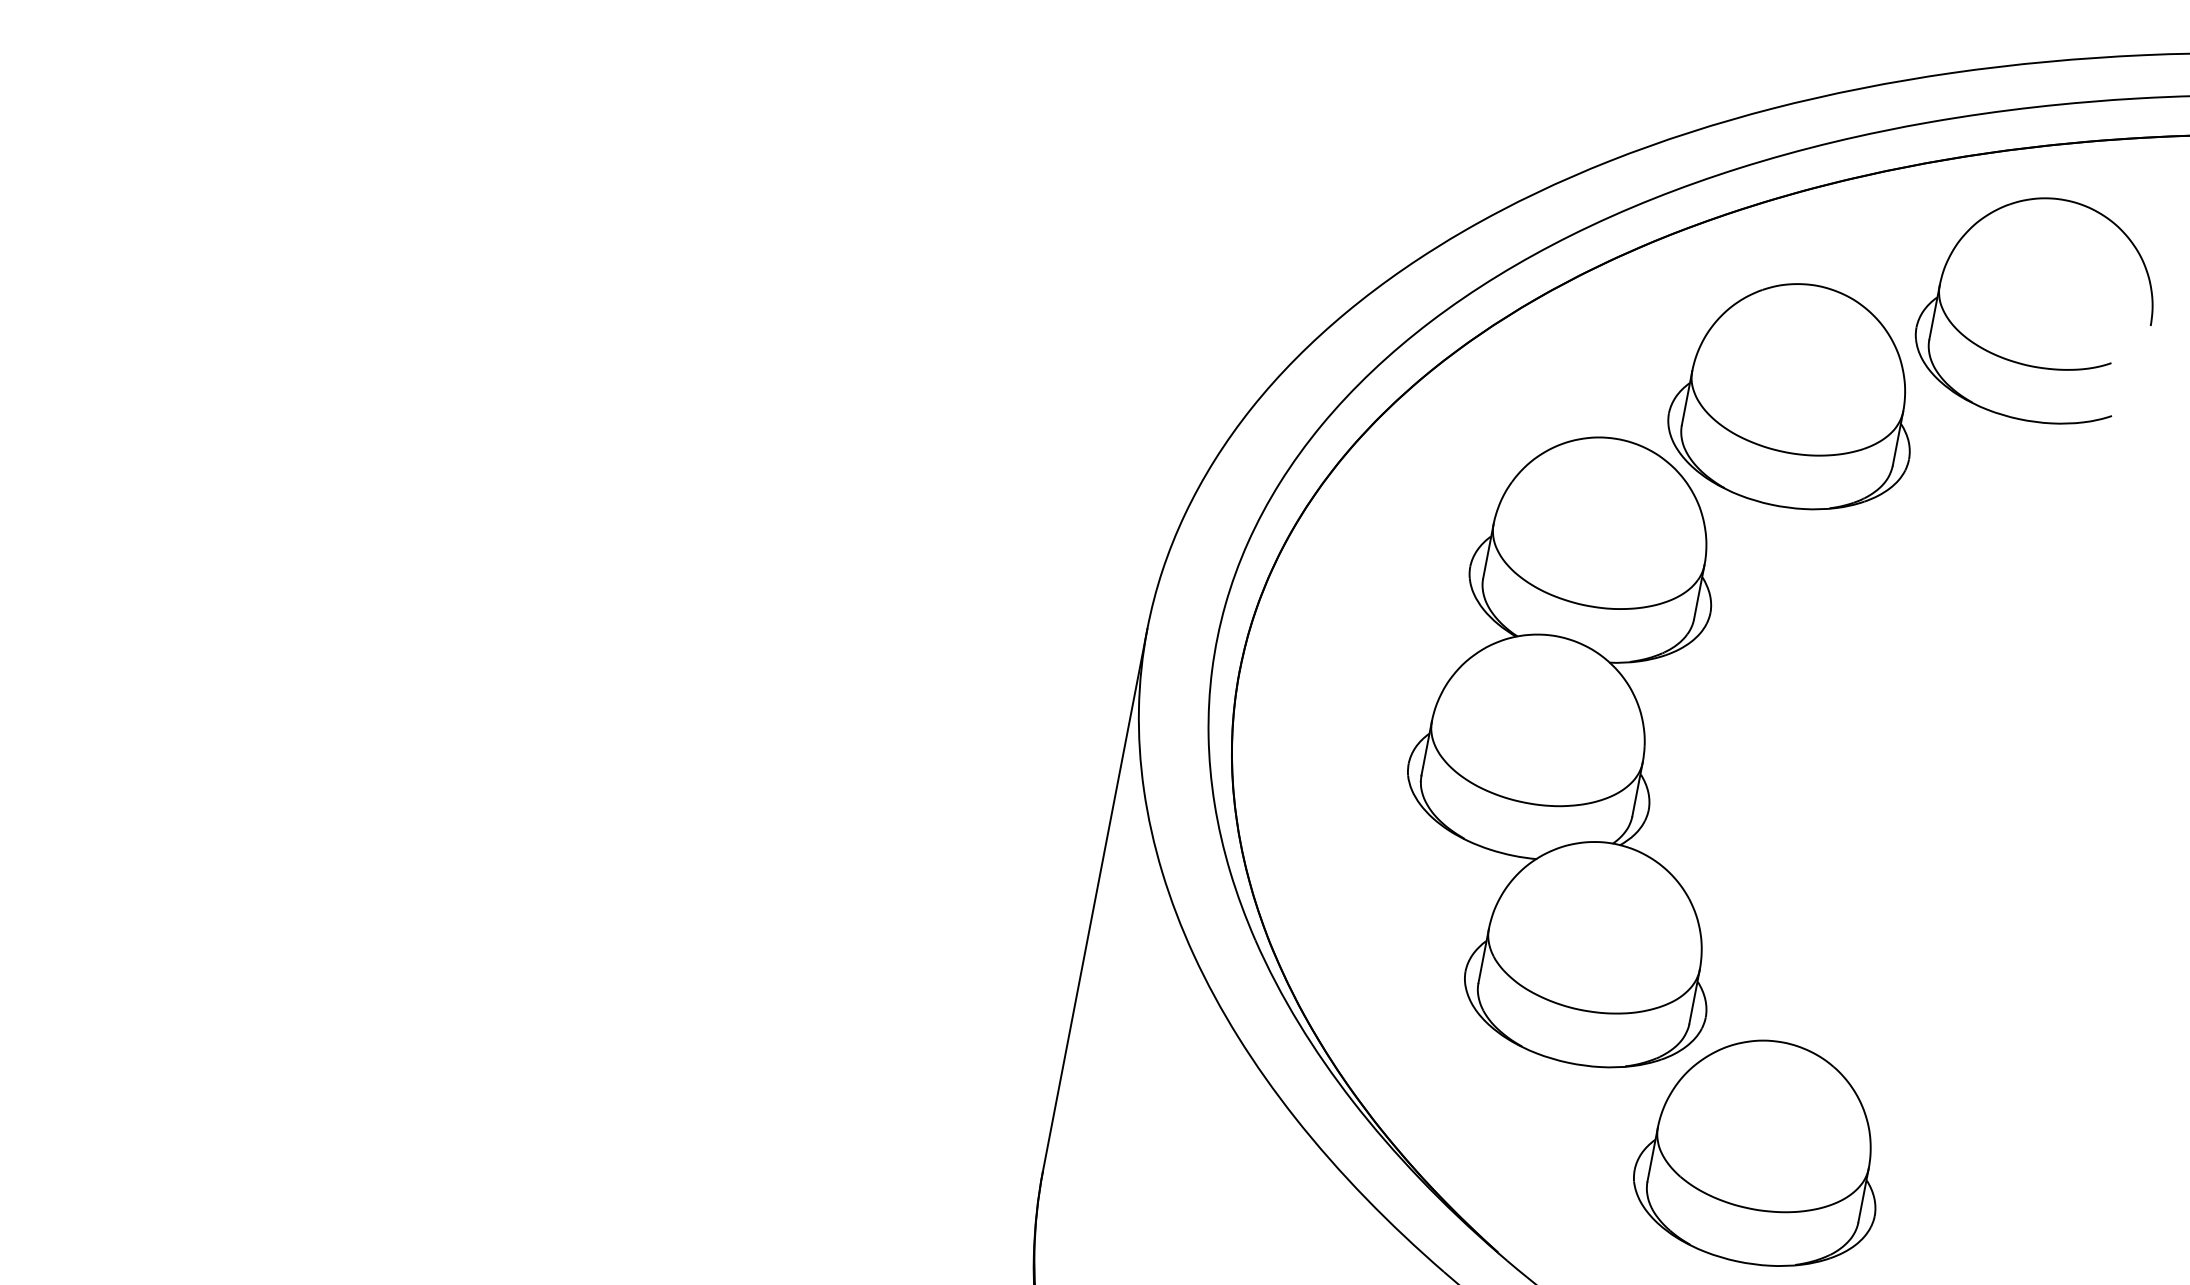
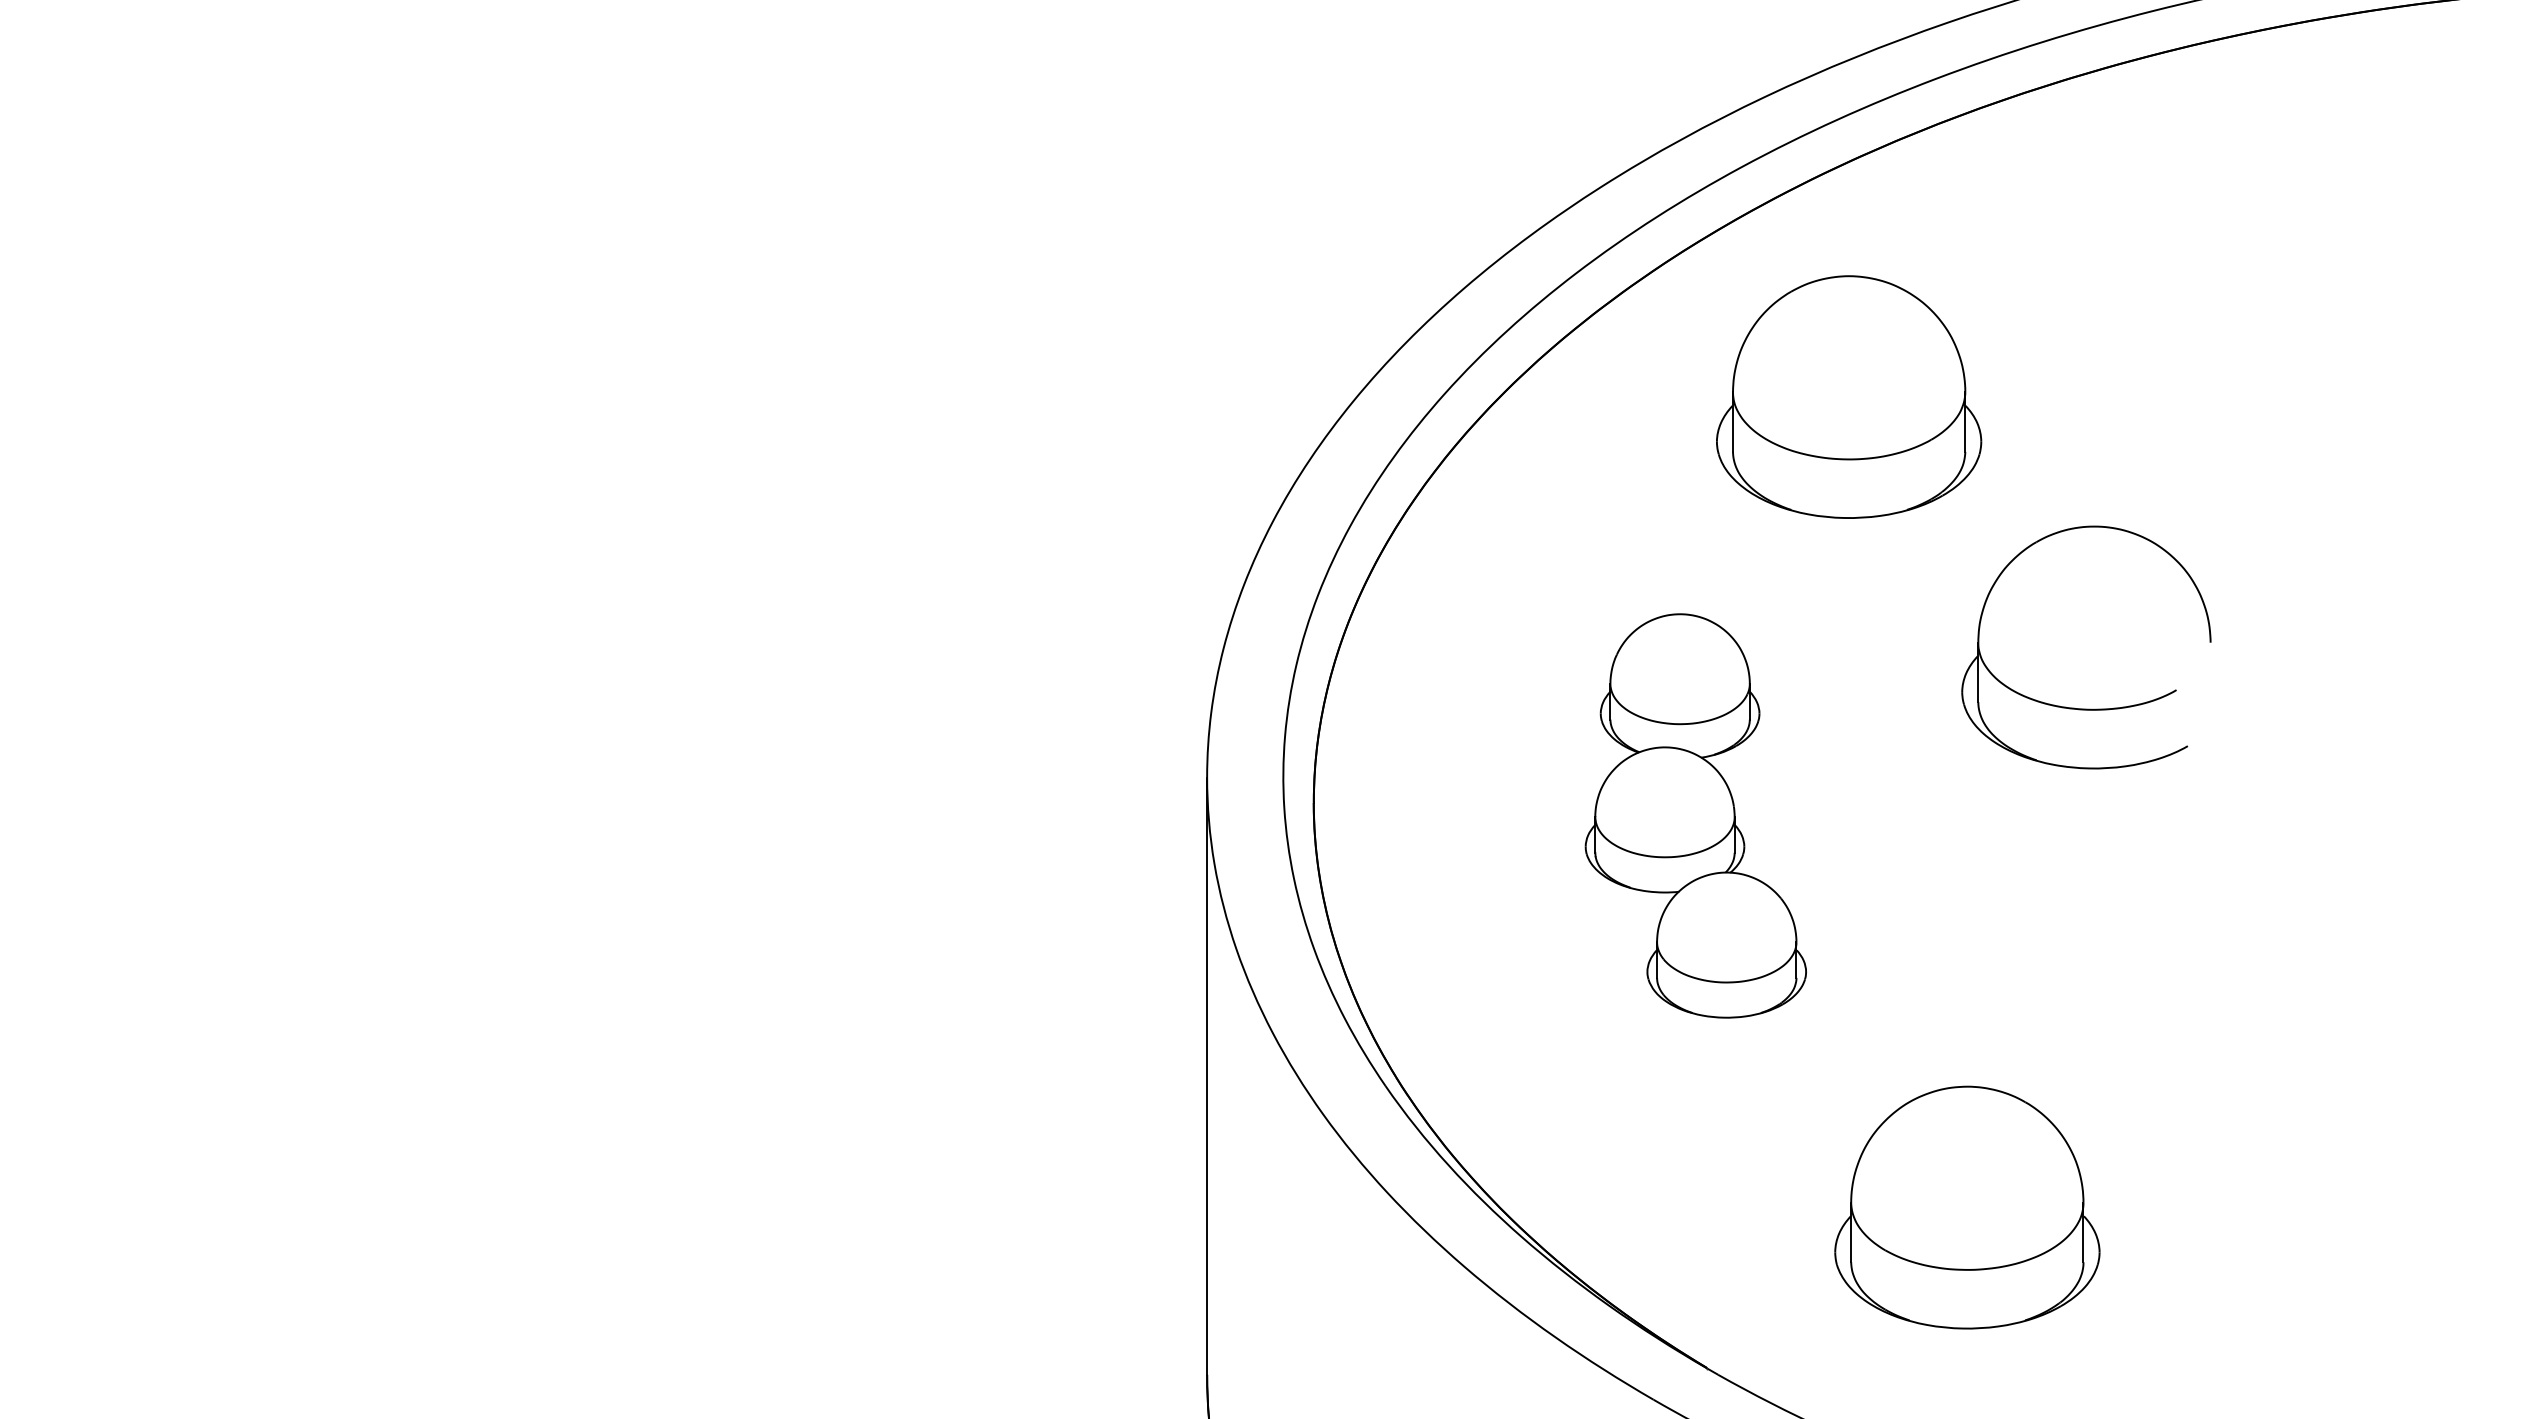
part: (2026, 364) -> (2086, 708), moved
part: (1584, 748) -> (1695, 815), size x0.6

